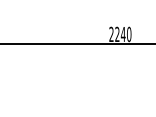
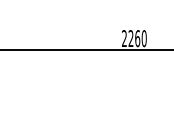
text: (122, 34) -> (136, 38), 2240 -> 2260

